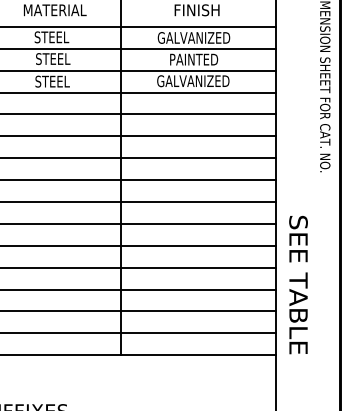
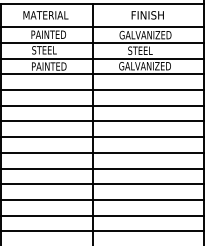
text: (58, 37) -> (48, 34), STEEL -> PAINTED
text: (193, 59) -> (145, 50), PAINTED -> STEEL
text: (59, 81) -> (48, 66), STEEL -> PAINTED

